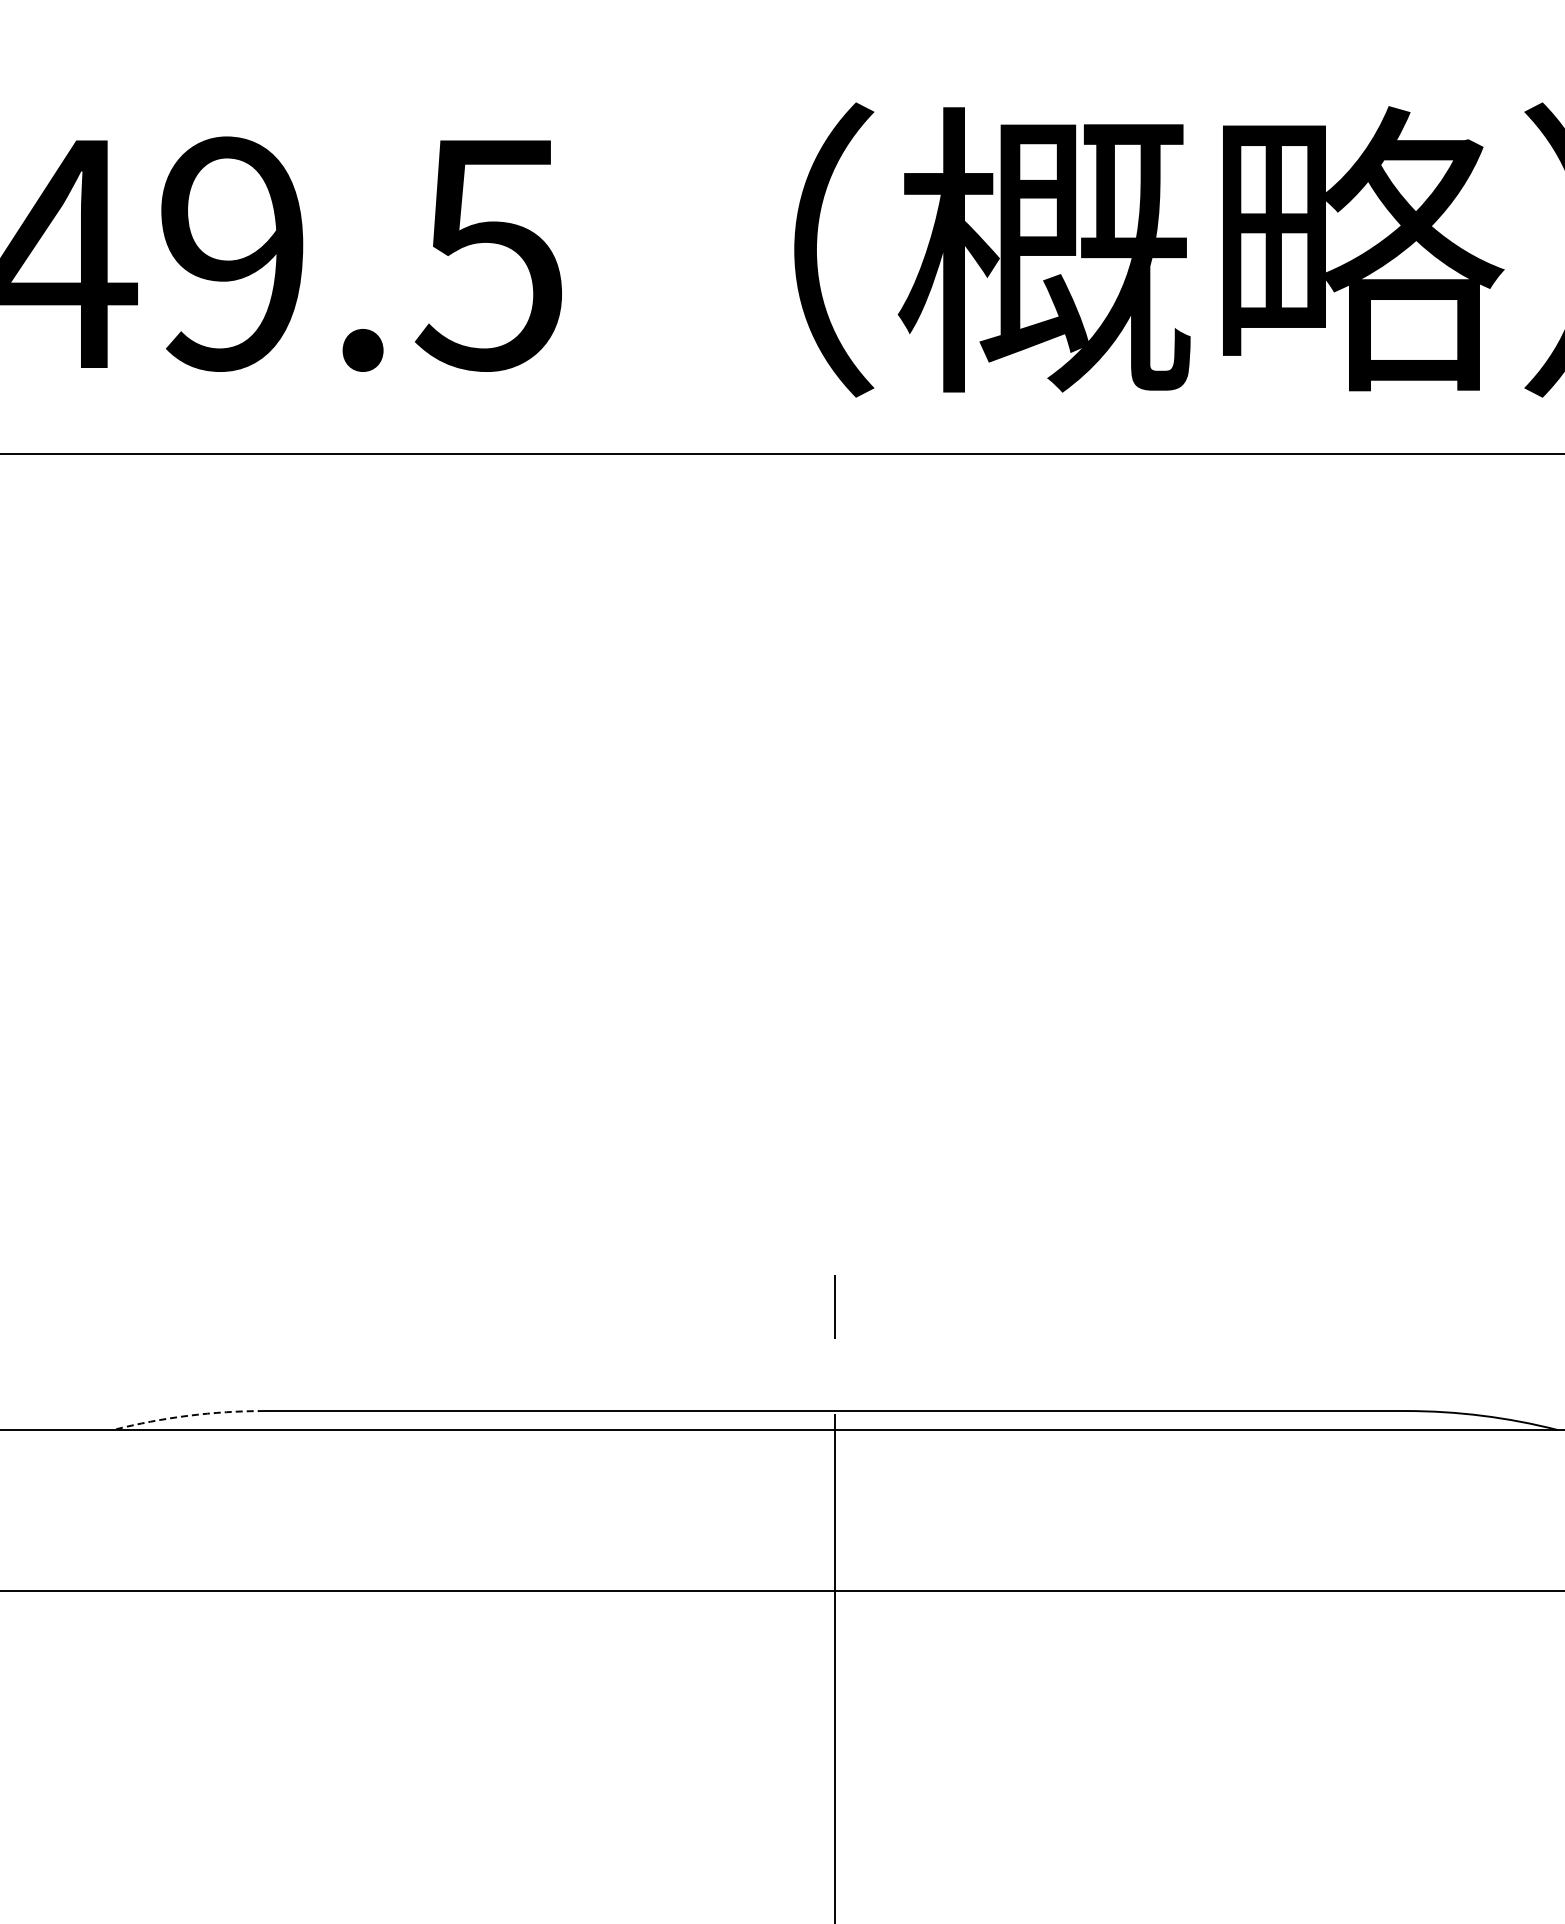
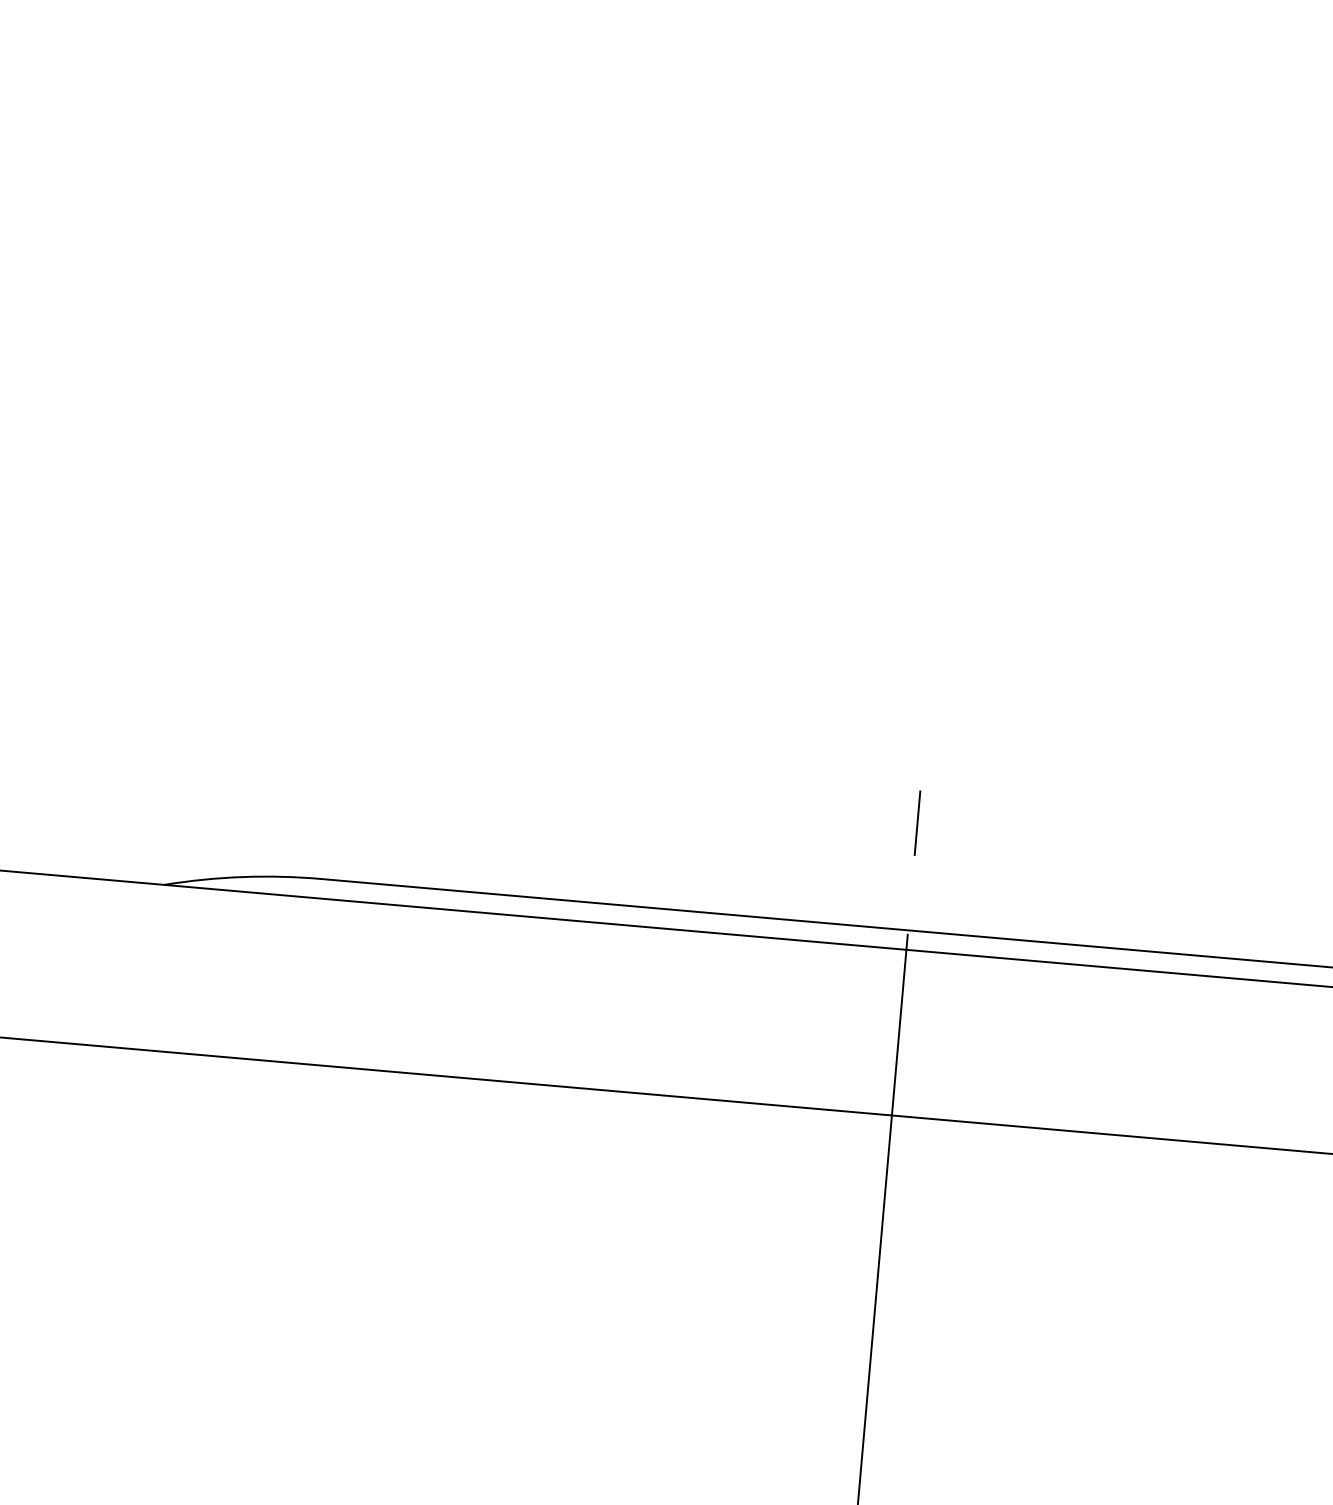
arc: (188, 1415) -> (242, 876), dashed -> solid

